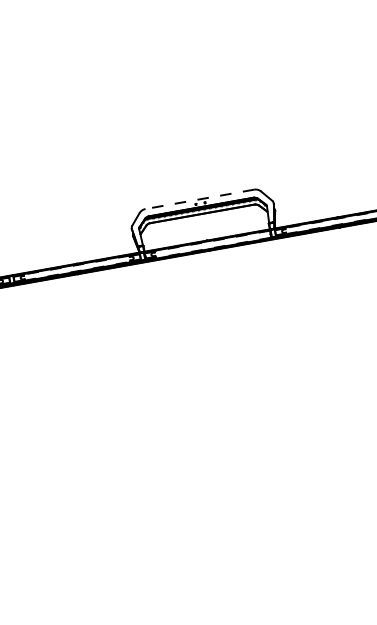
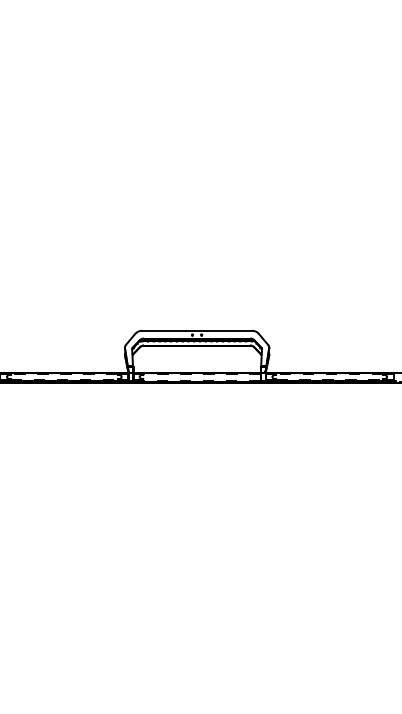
line: (199, 199) -> (196, 330), dashed -> solid

